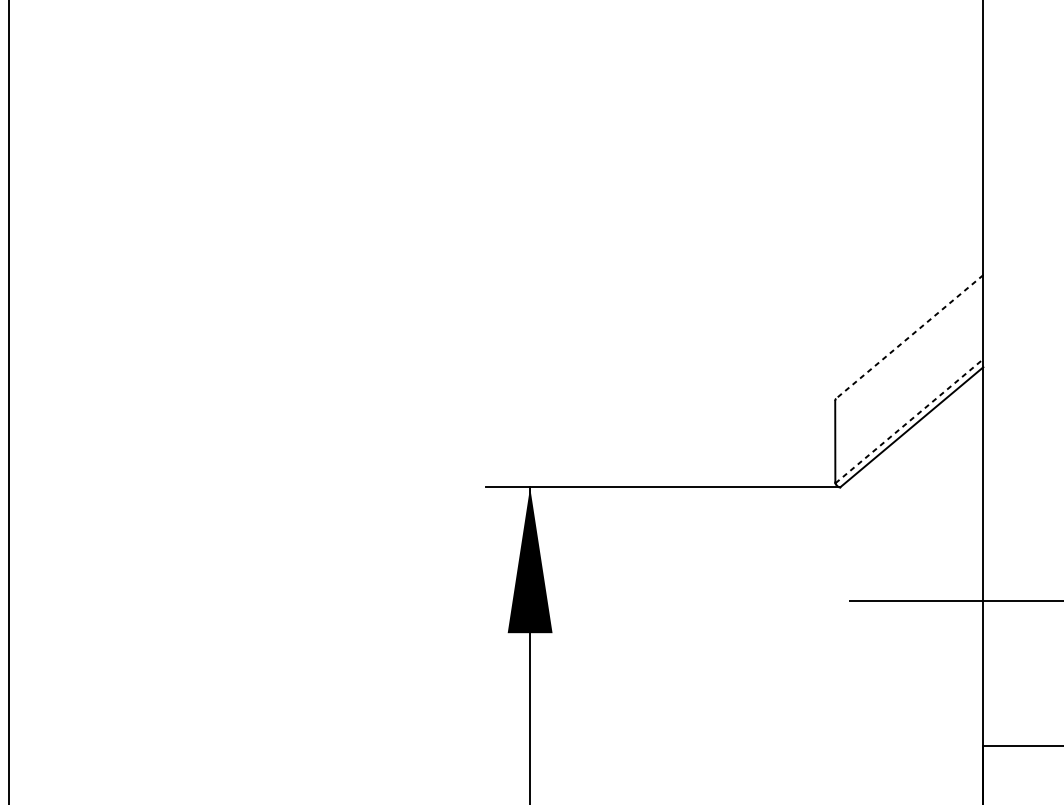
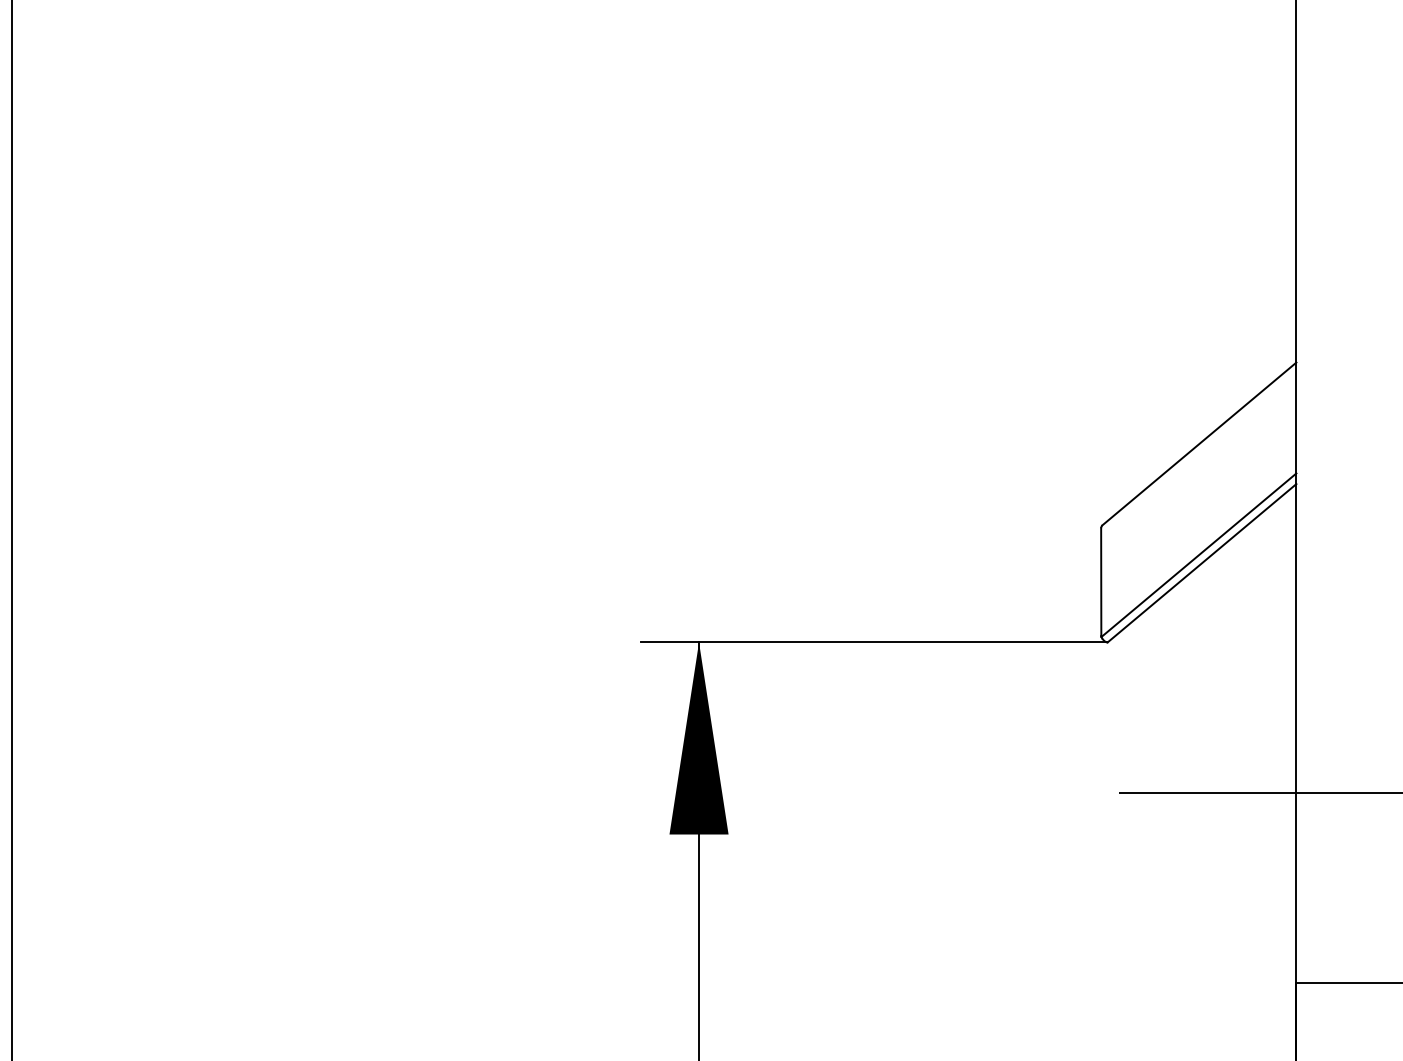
line: (909, 336) -> (1199, 443), dashed -> solid
line: (909, 420) -> (1199, 554), dashed -> solid

